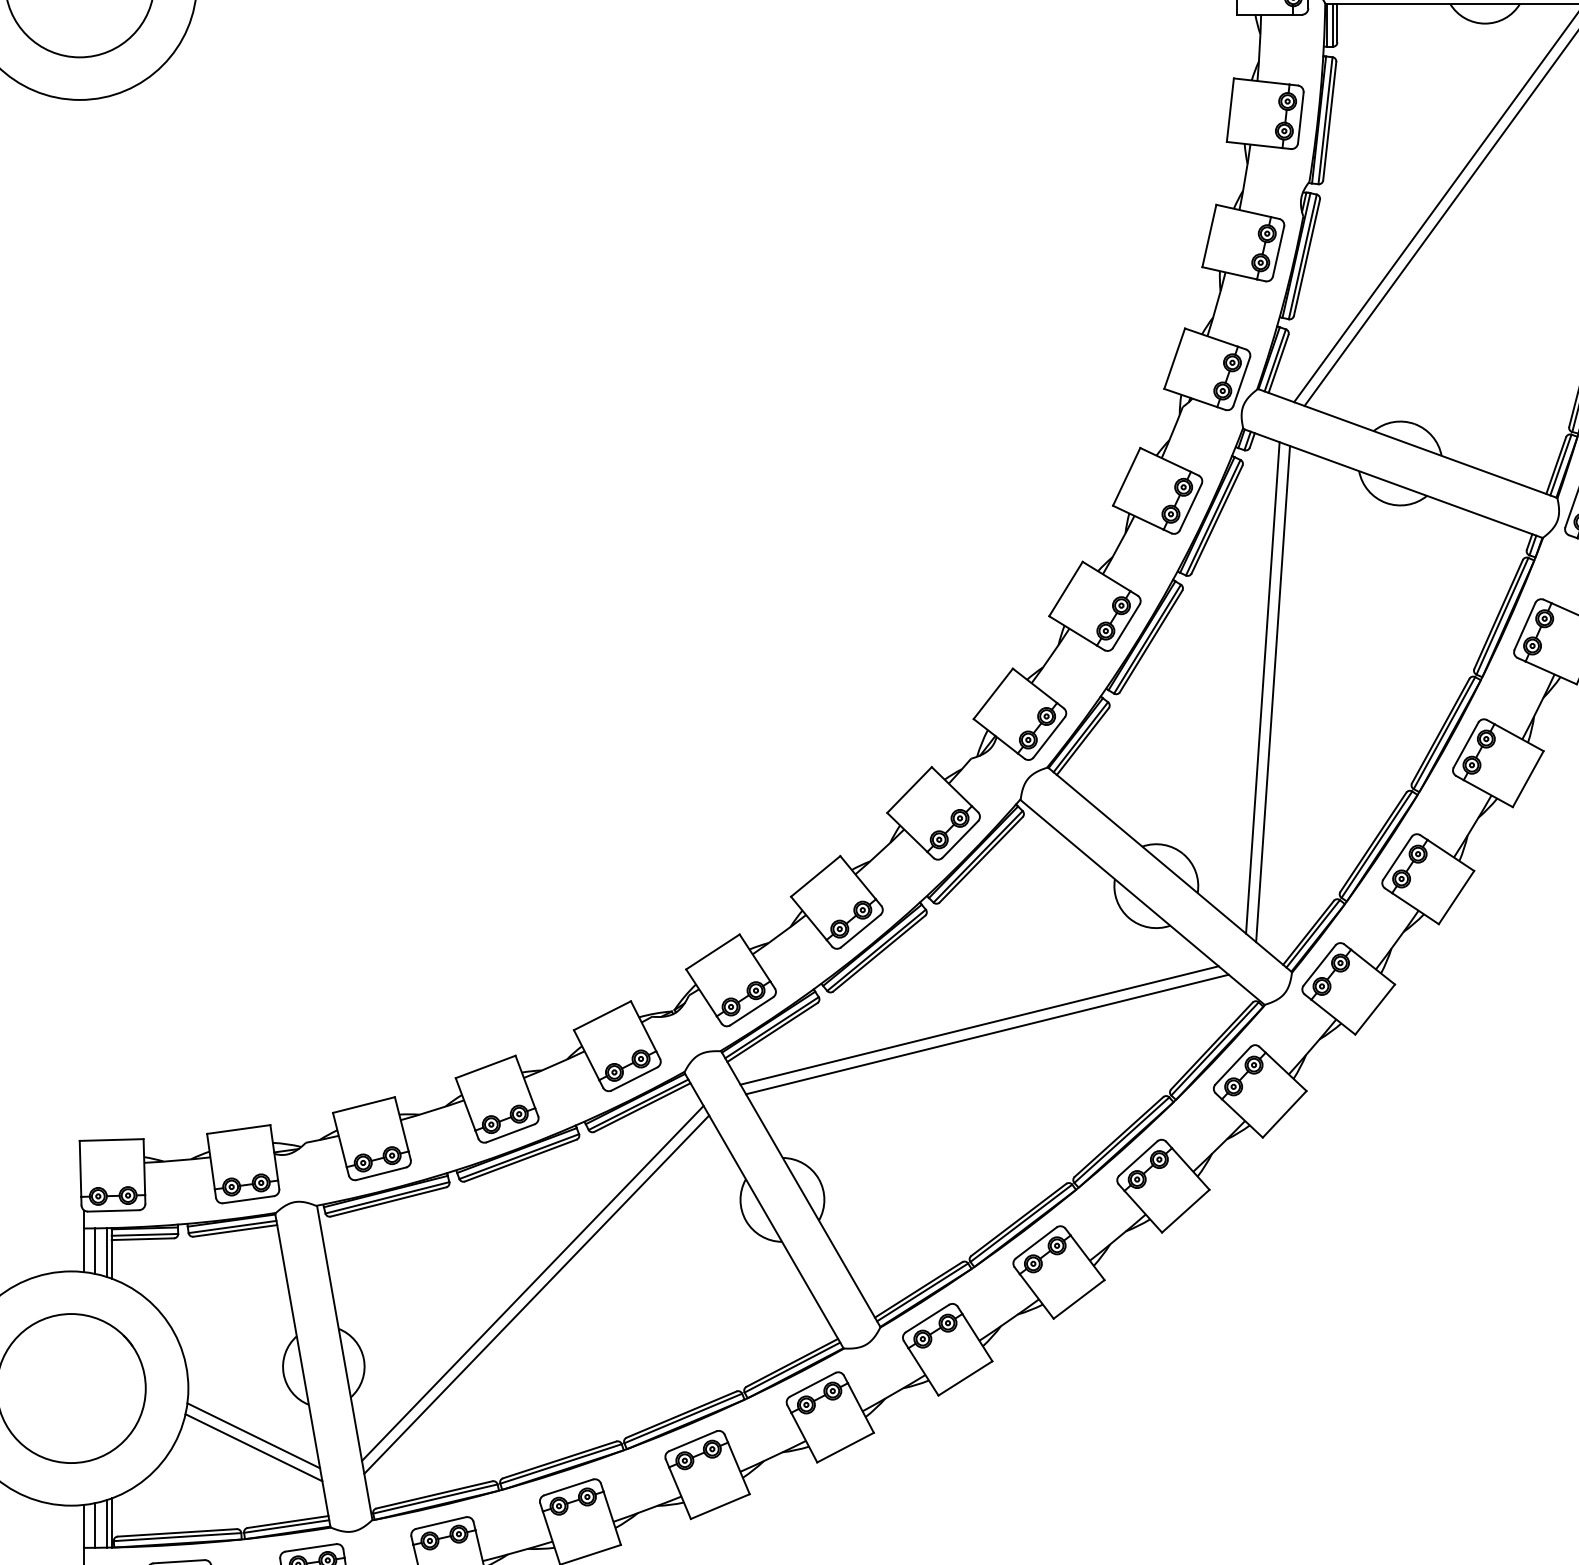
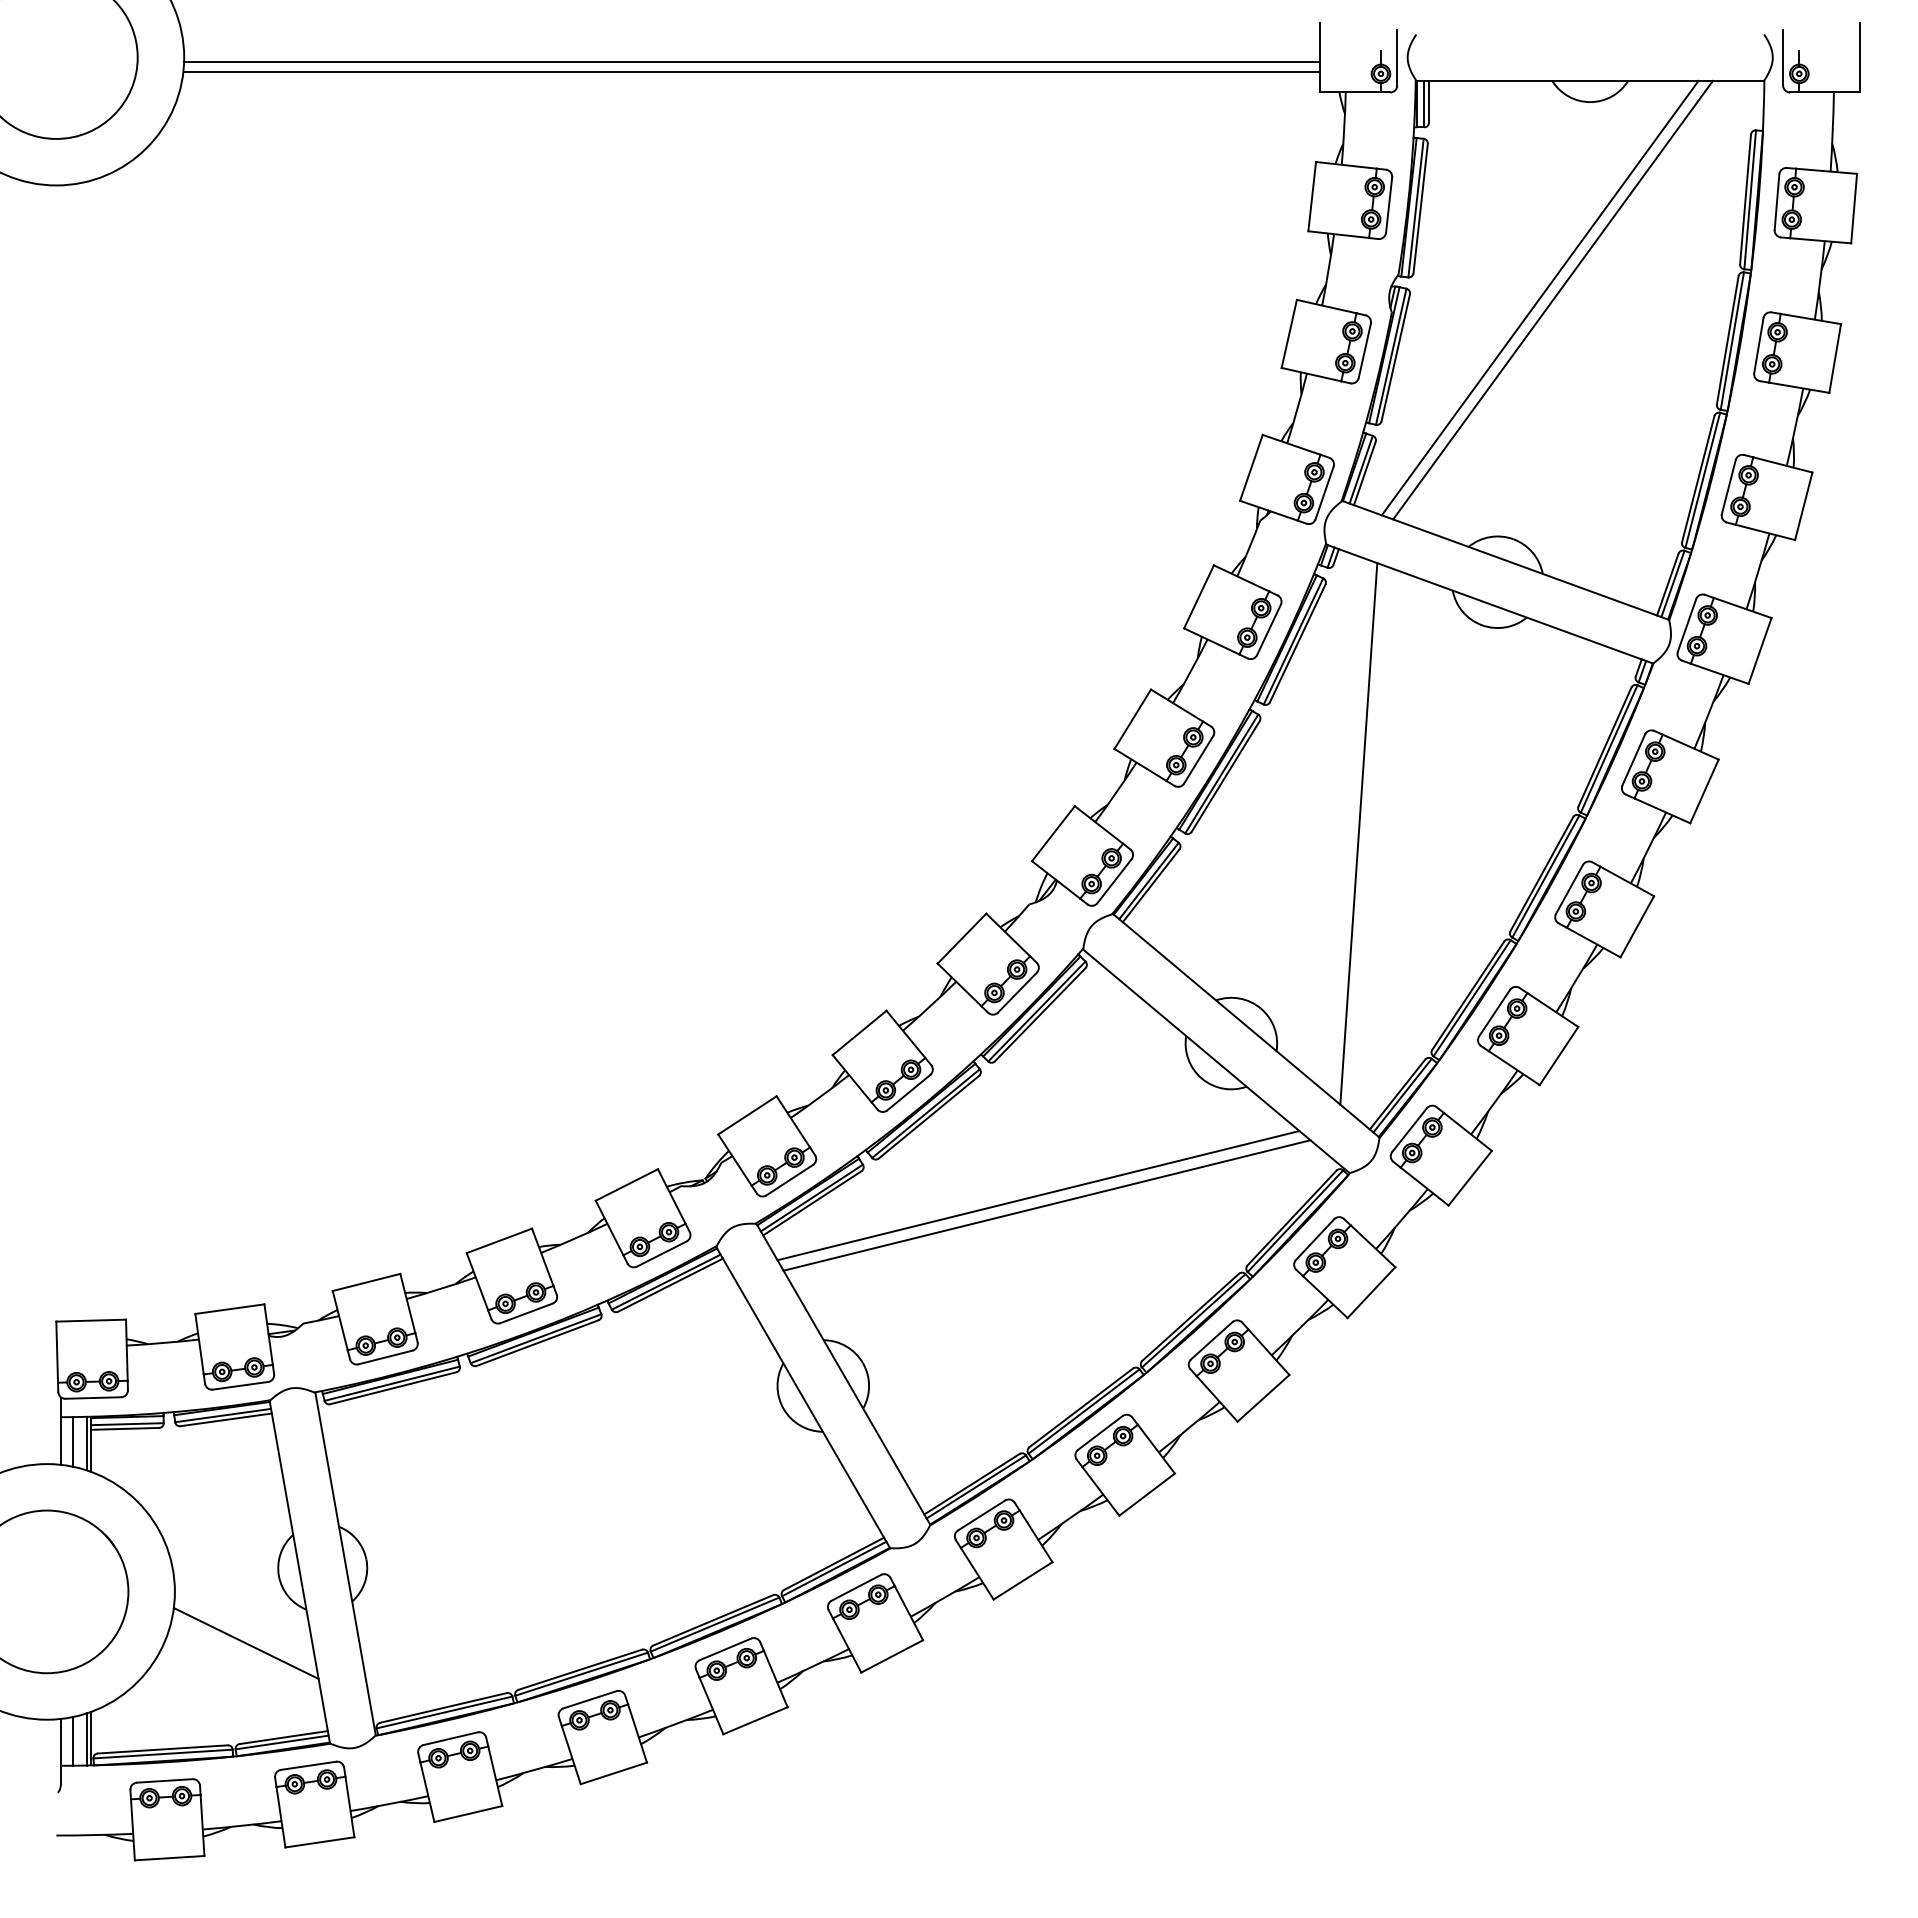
line: (1262, 688) -> (1347, 827), removed
line: (532, 1282) -> (550, 1476), removed
line: (536, 1294) -> (554, 1489), removed
line: (253, 1447) -> (246, 1656), removed

